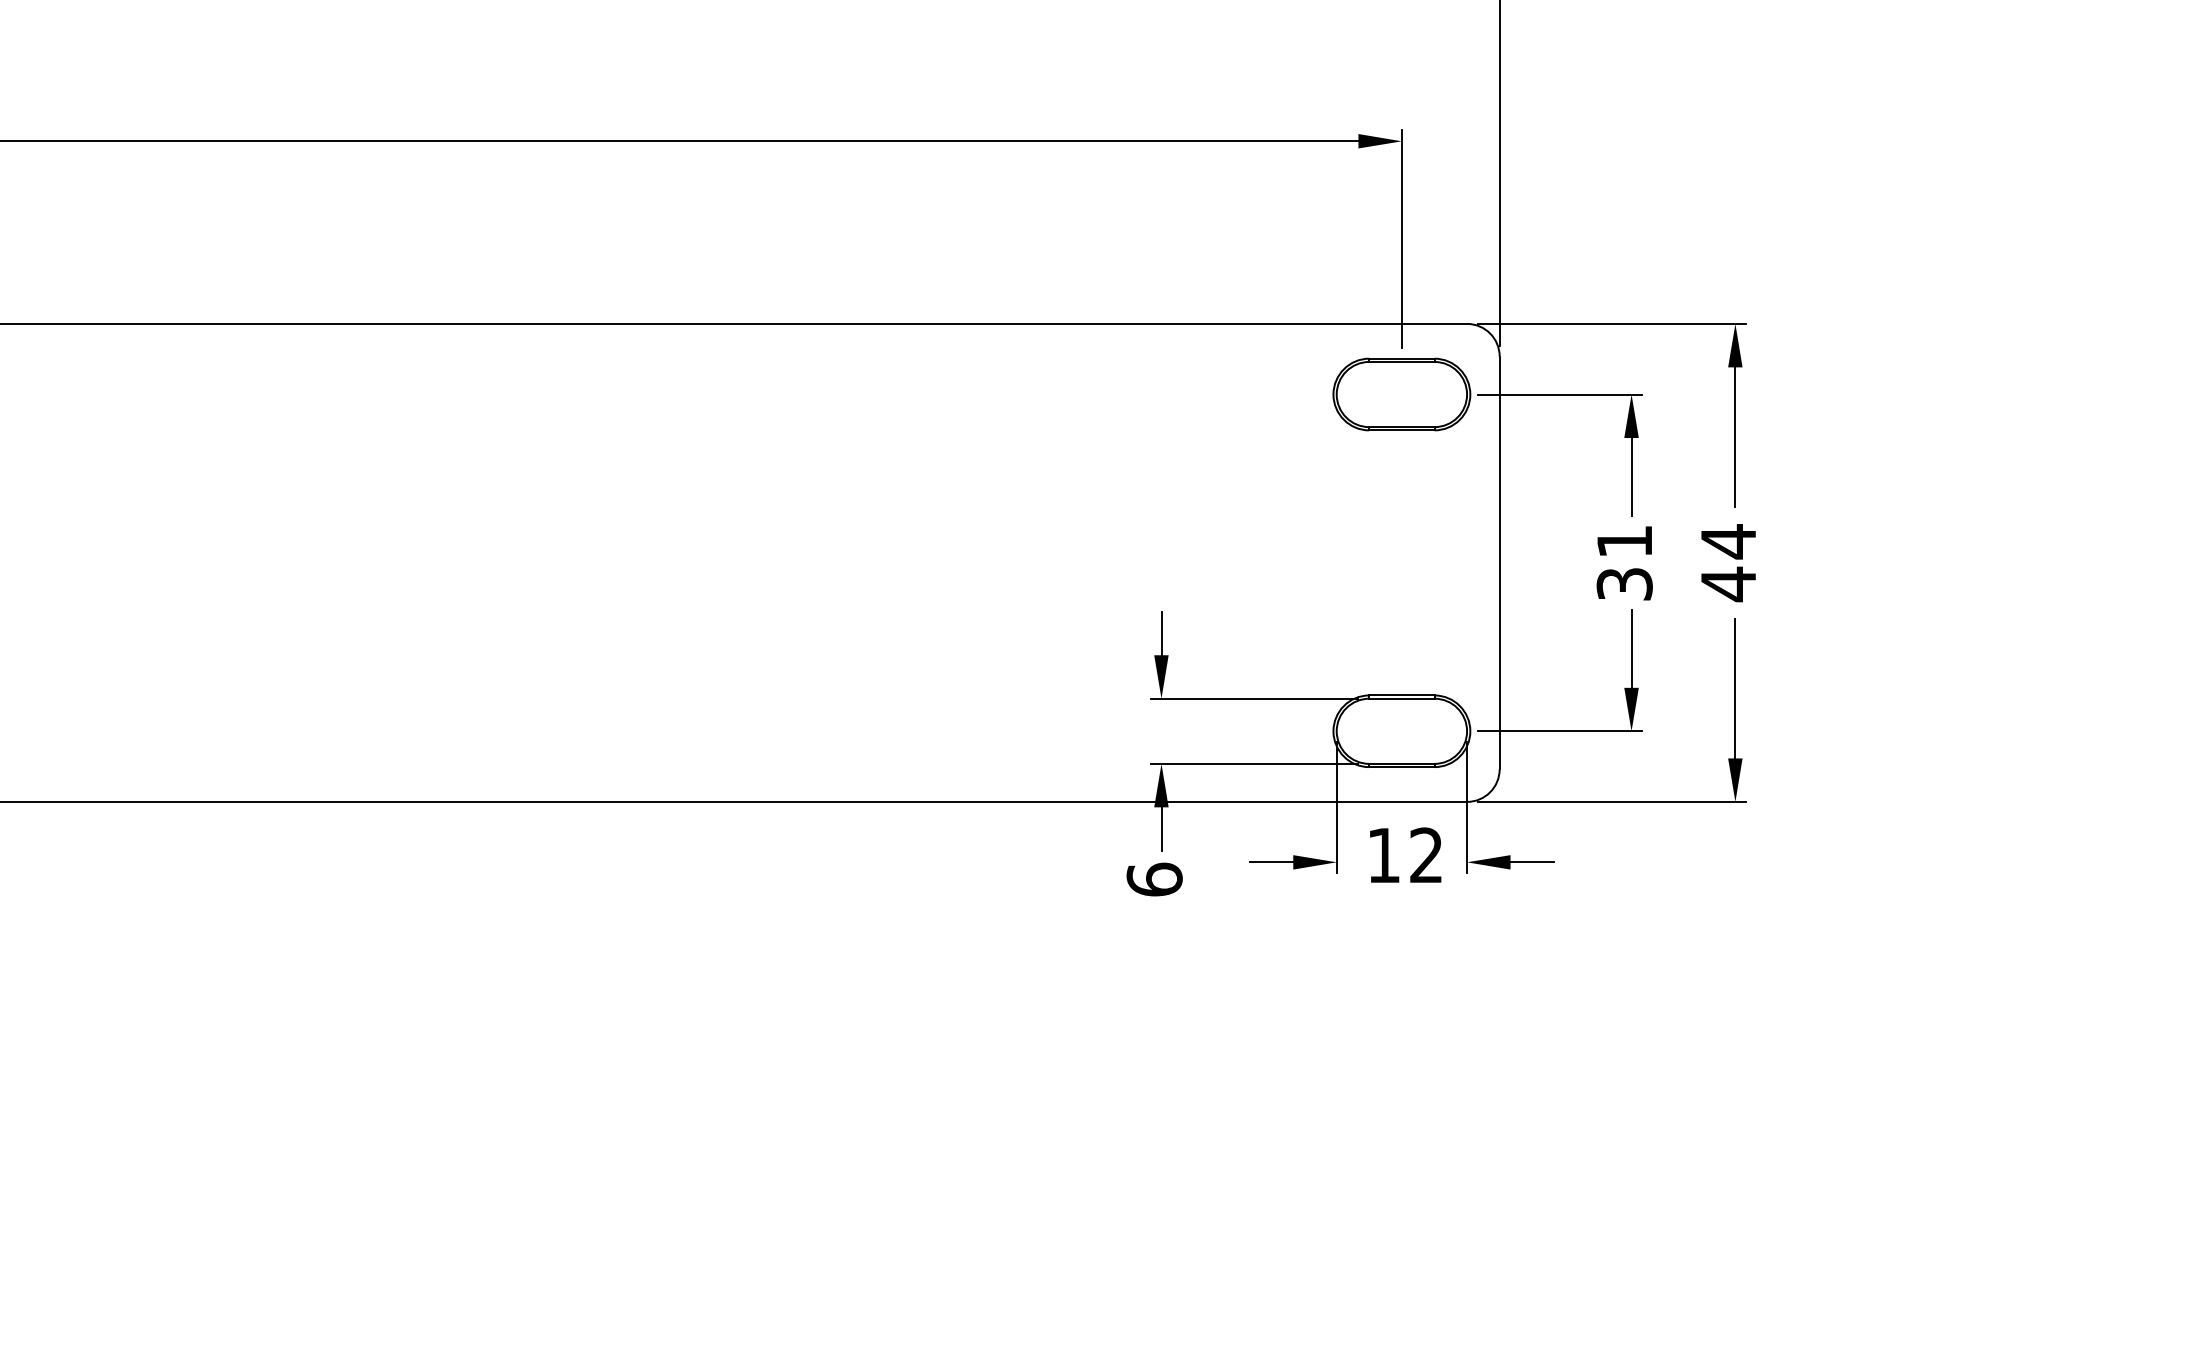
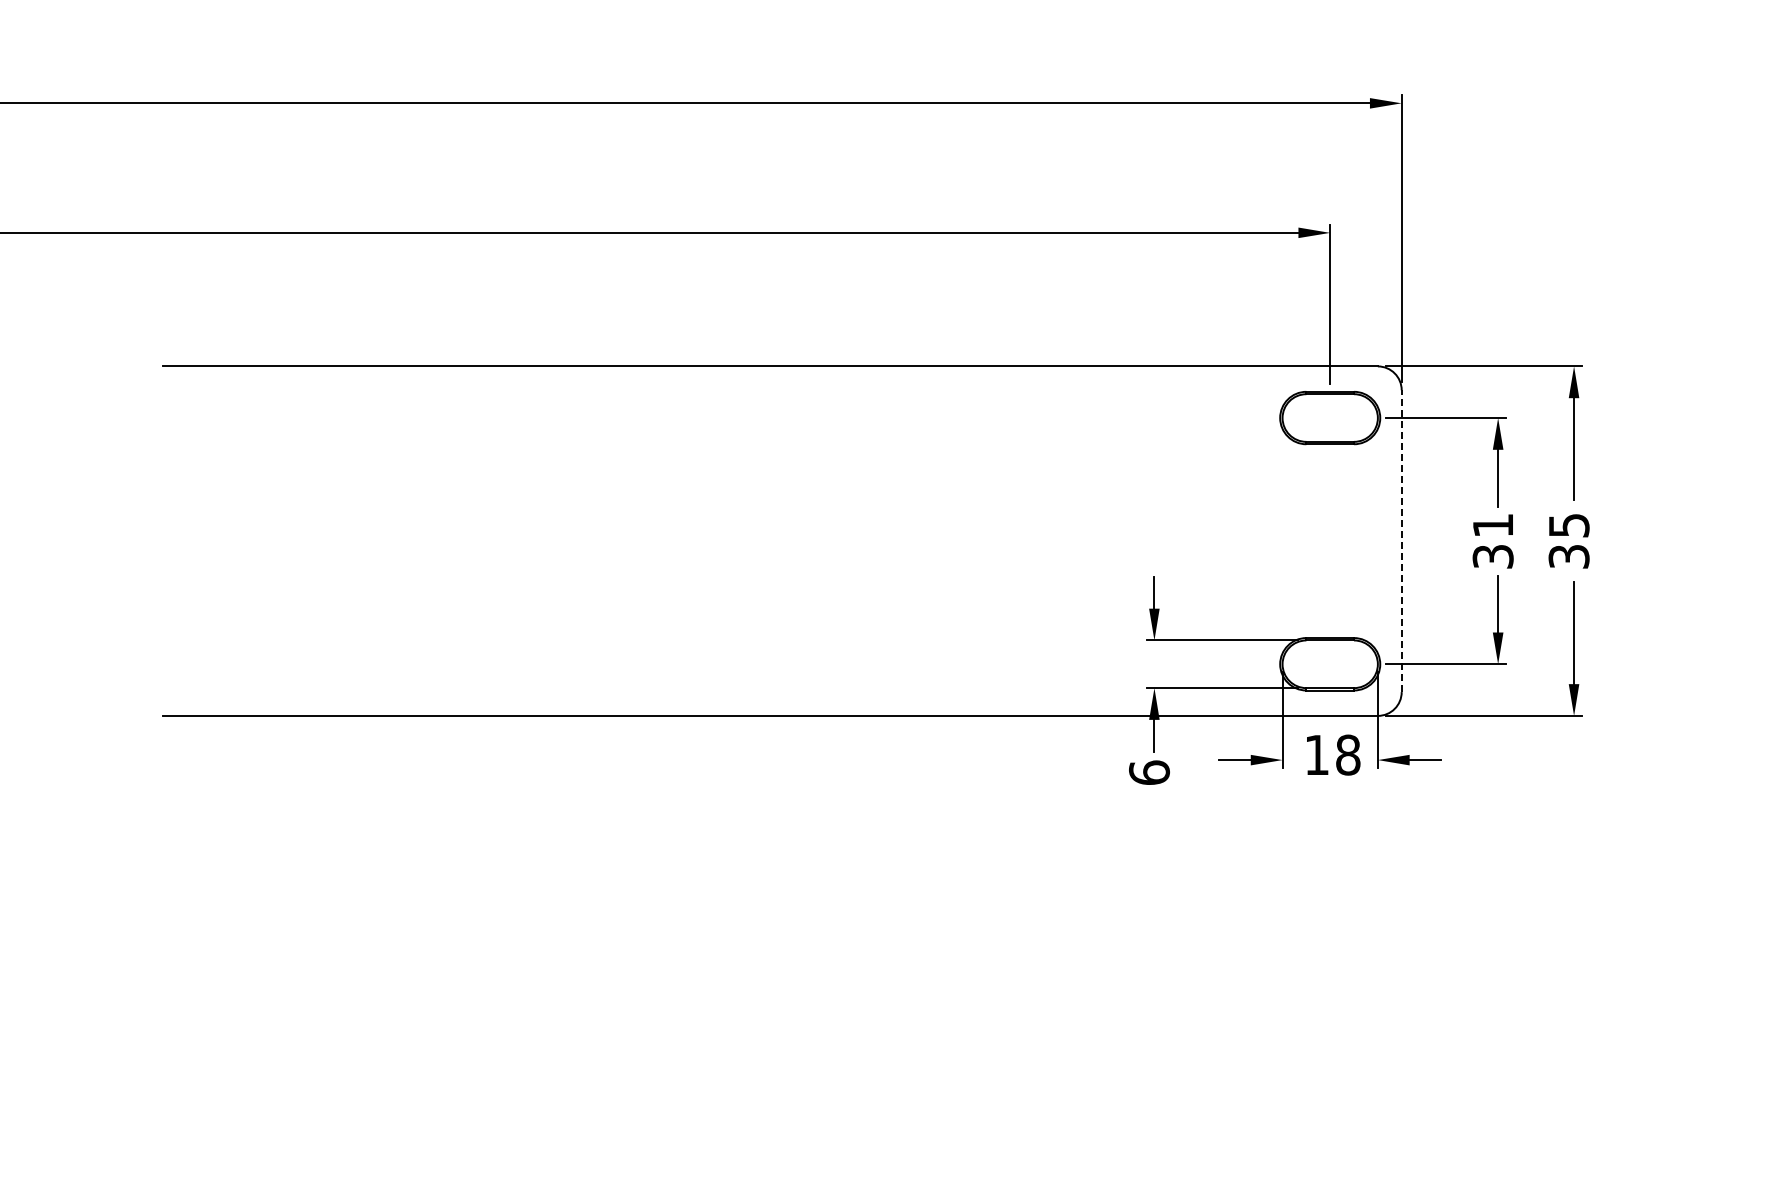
text: (1727, 562) -> (1568, 540), 44 -> 35
line: (1499, 563) -> (1401, 541), solid -> dashed
text: (1426, 854) -> (1348, 754), 12 -> 18

